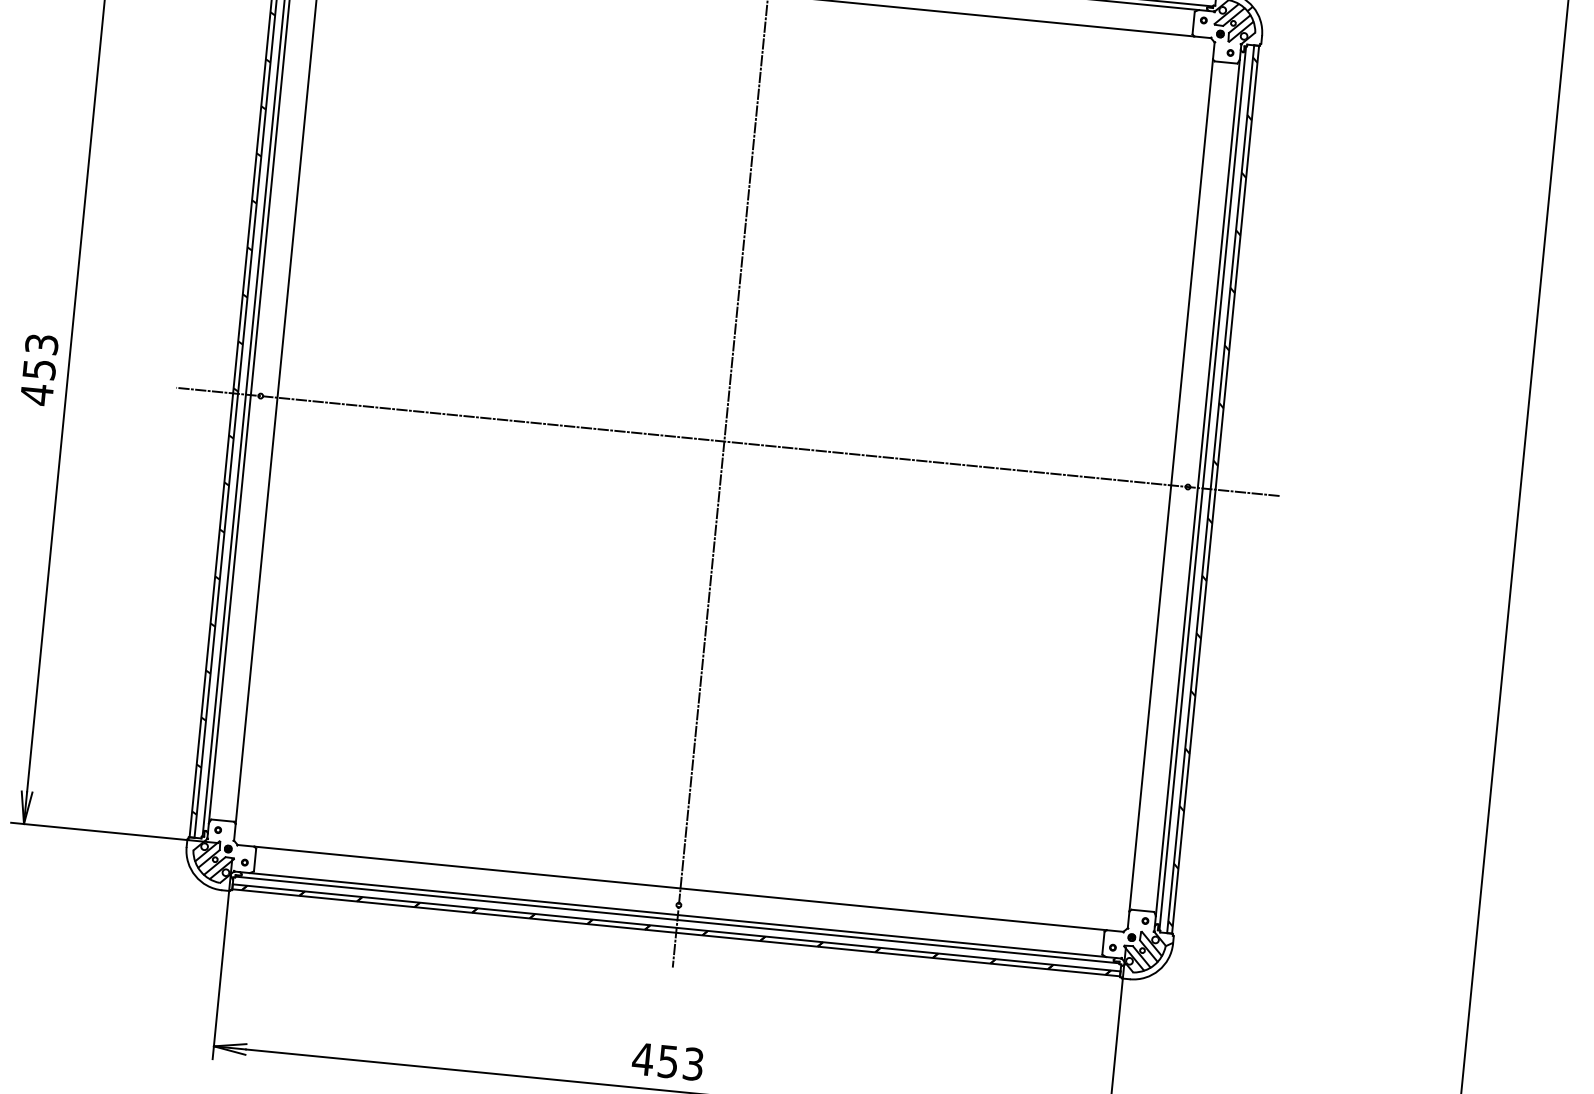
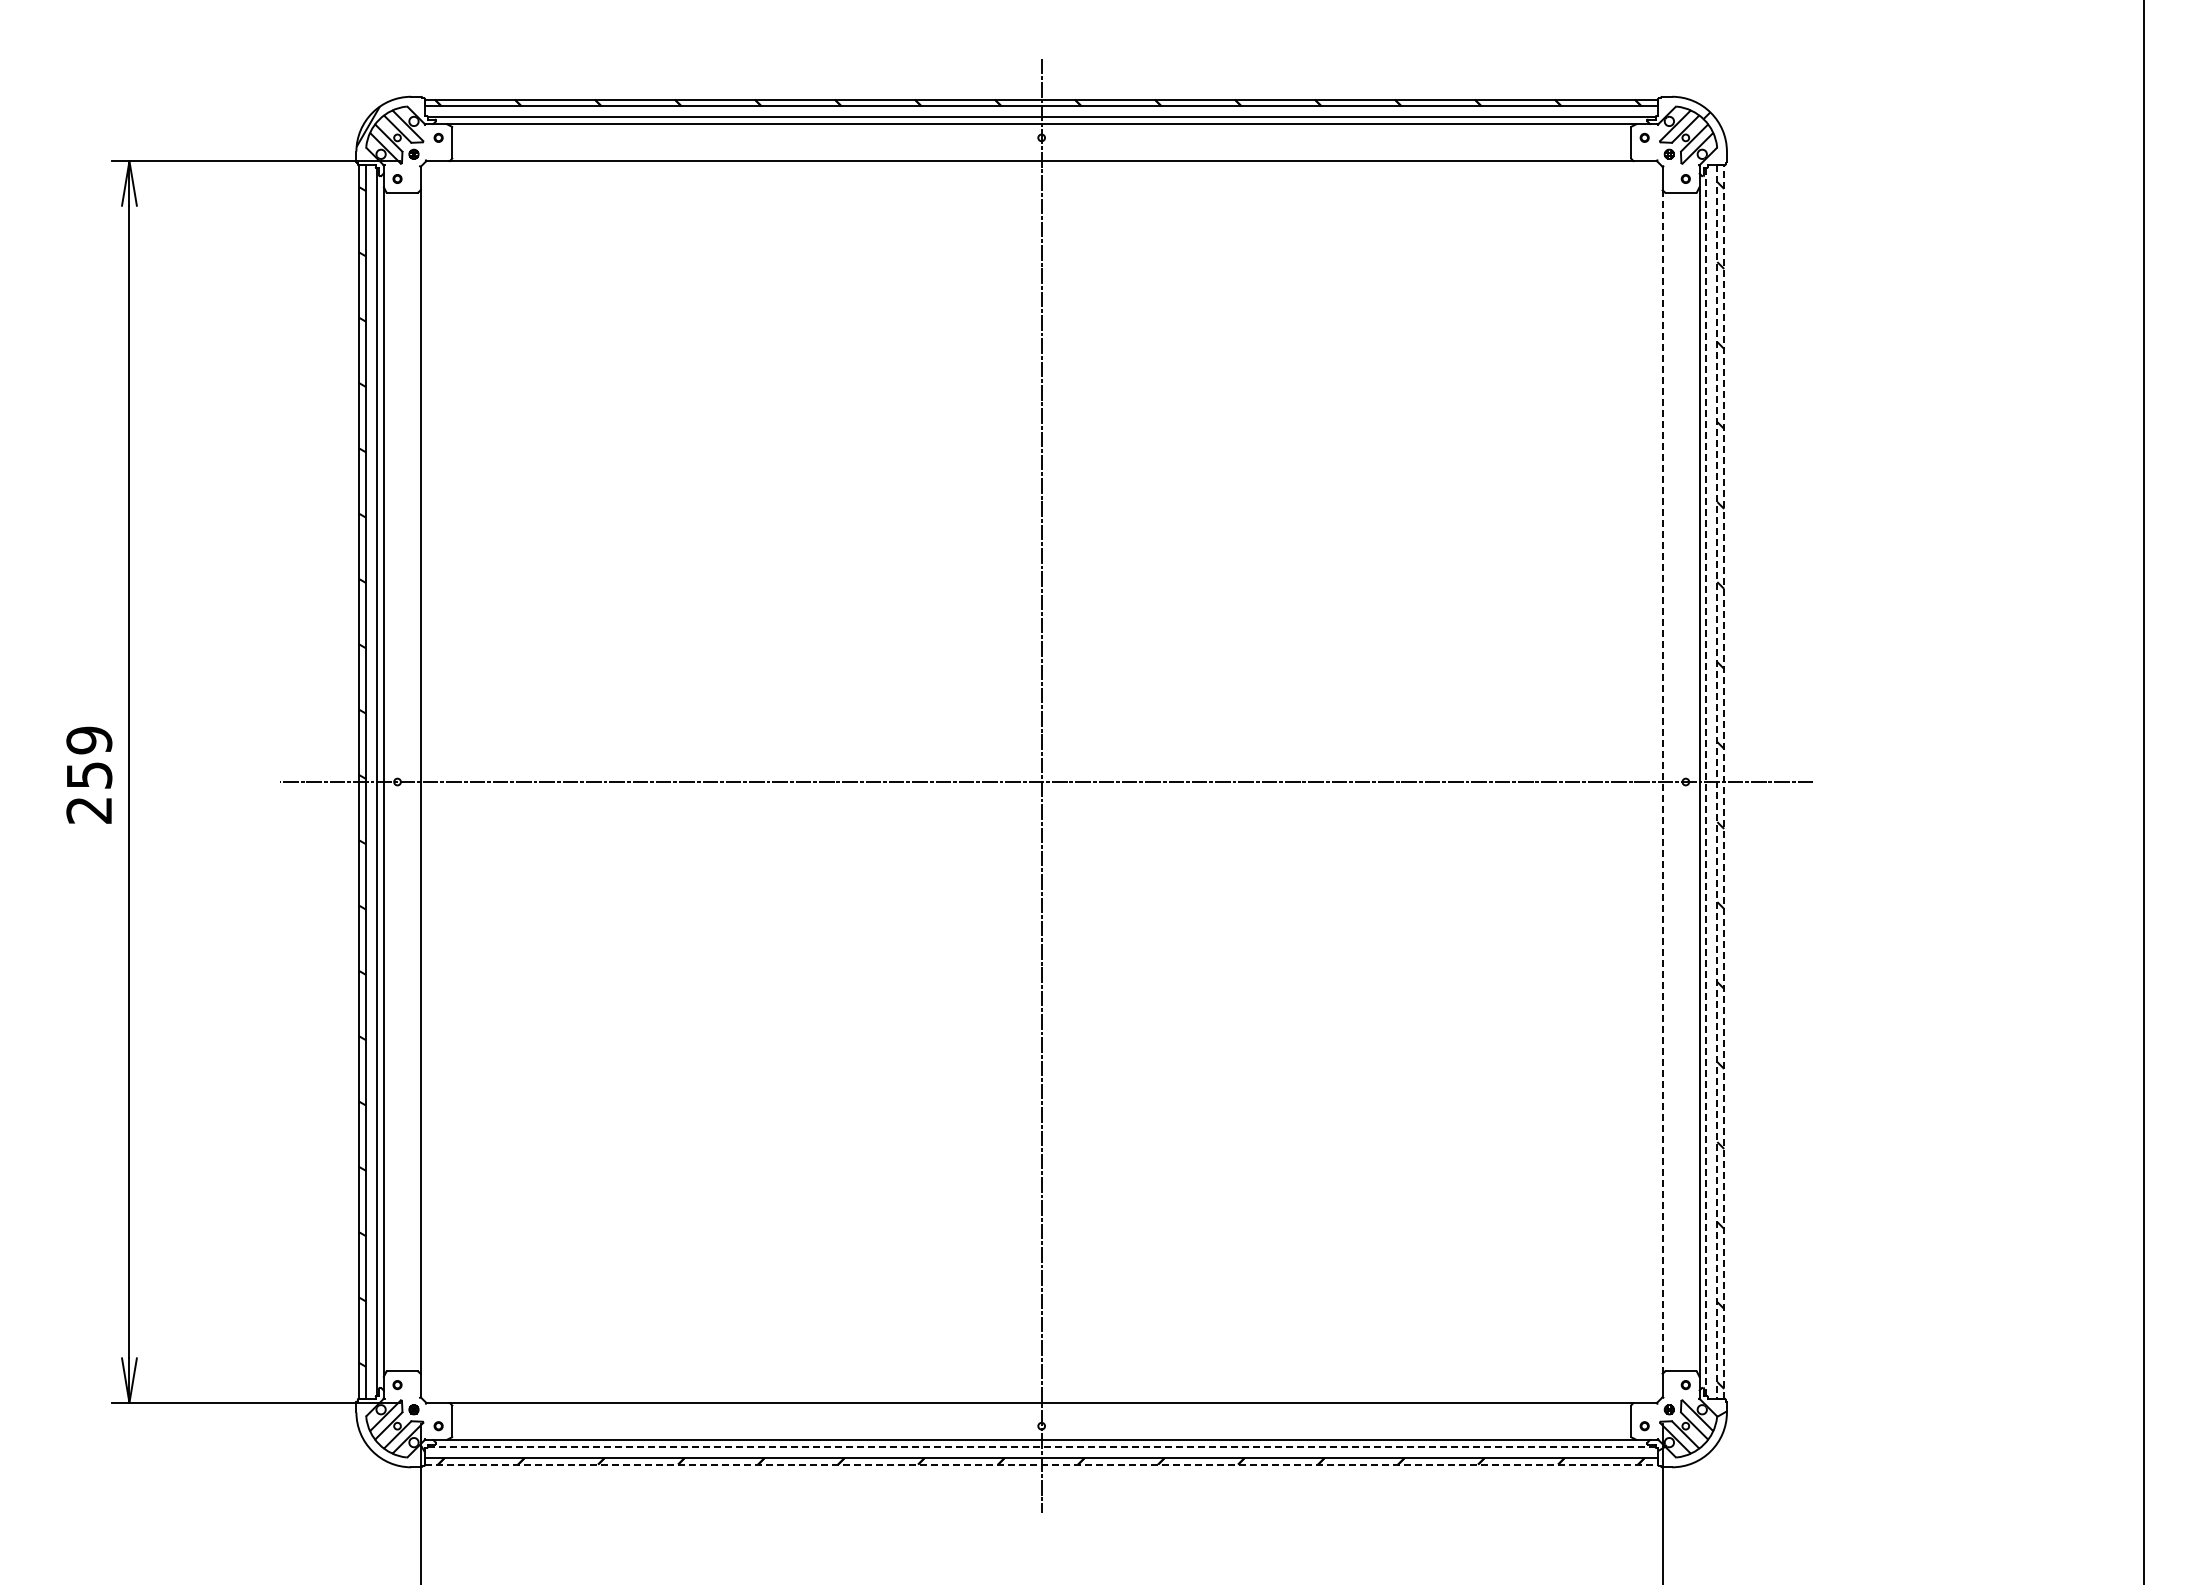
text: (39, 369) -> (89, 775), 453 -> 259
line: (1171, 485) -> (1662, 782), solid -> dashed
line: (1202, 488) -> (1706, 782), solid -> dashed
line: (1210, 489) -> (1717, 782), solid -> dashed
line: (1215, 490) -> (1724, 782), solid -> dashed
line: (677, 919) -> (1041, 1446), solid -> dashed
line: (676, 932) -> (1041, 1464), solid -> dashed

